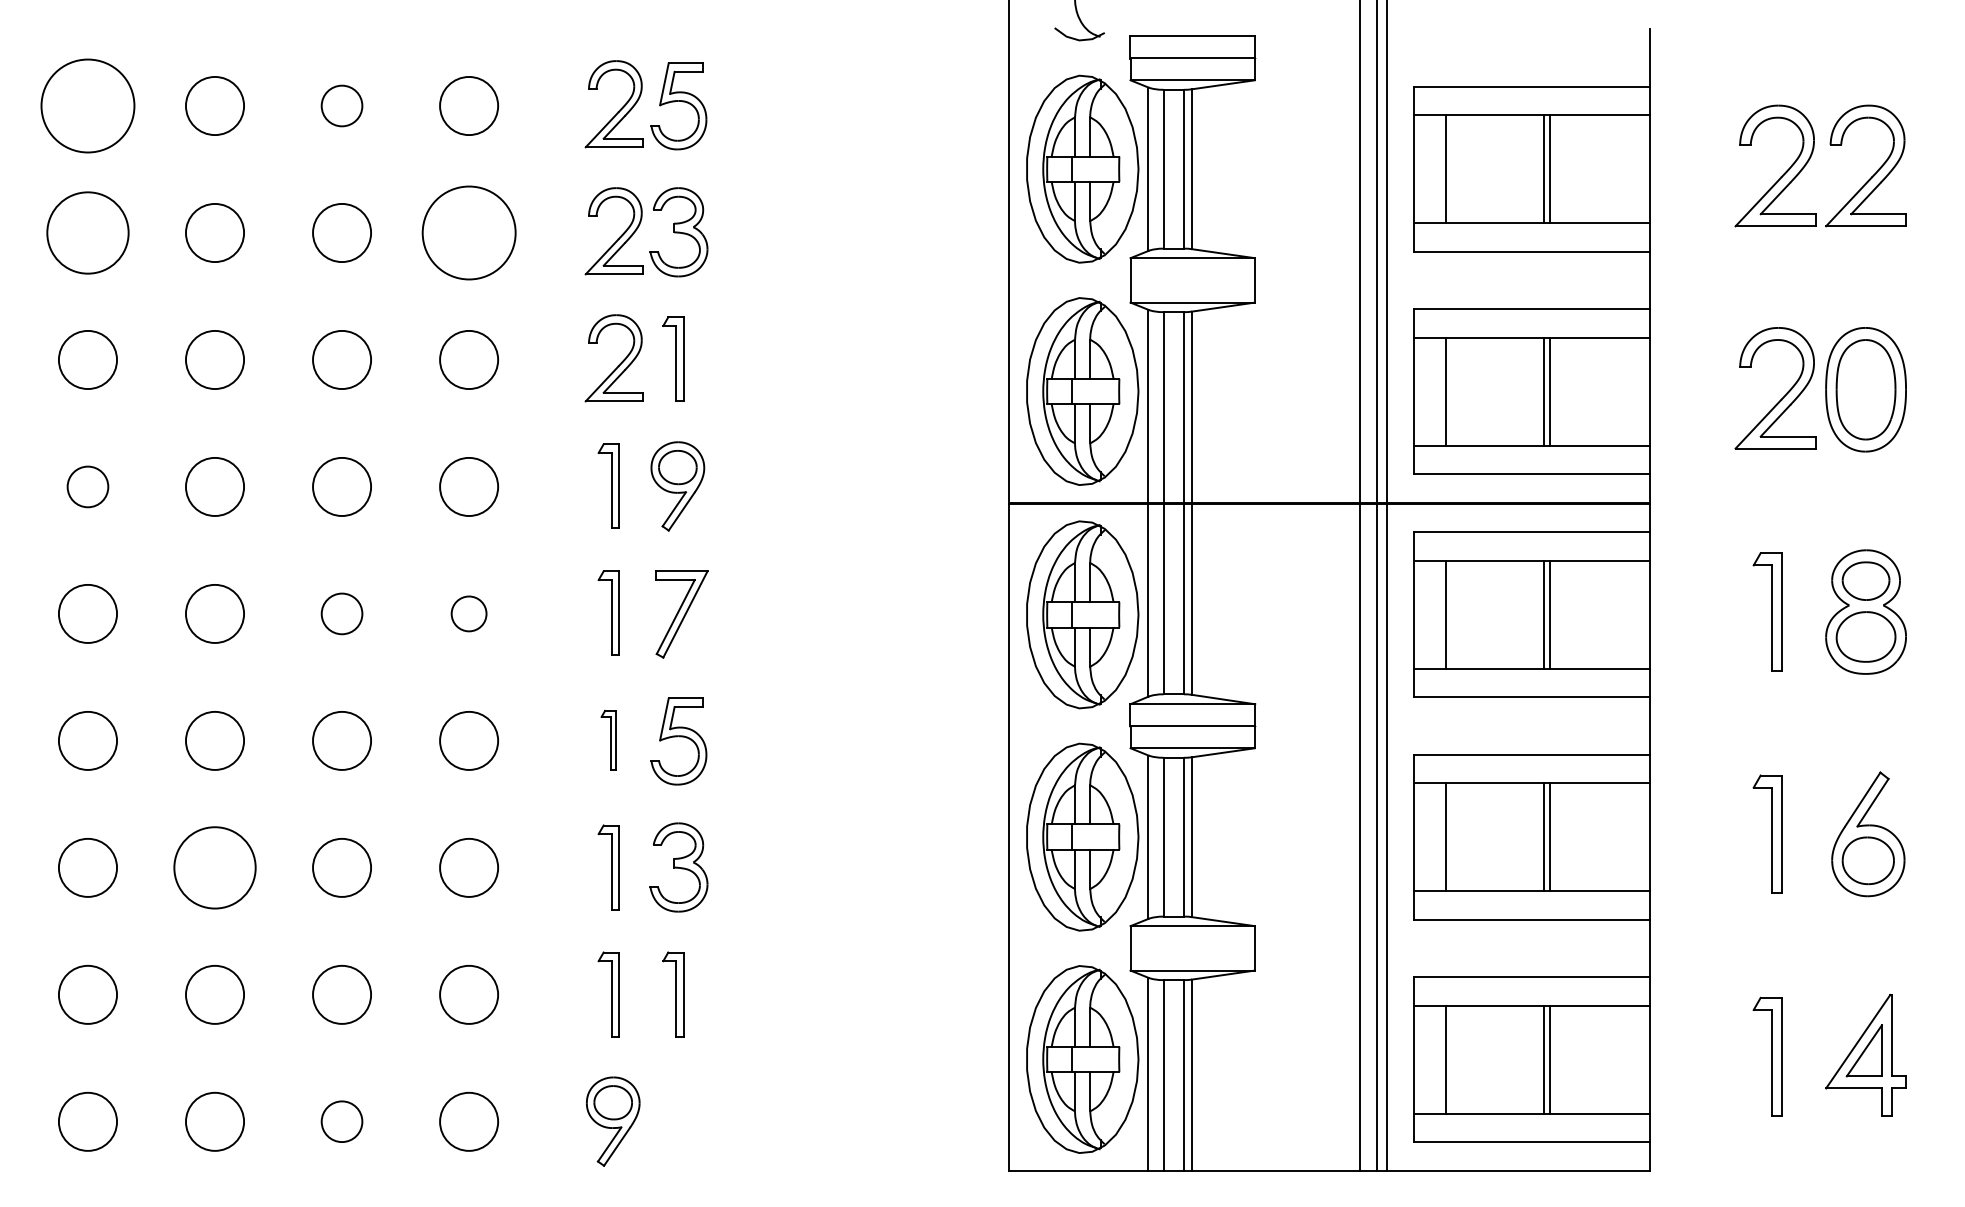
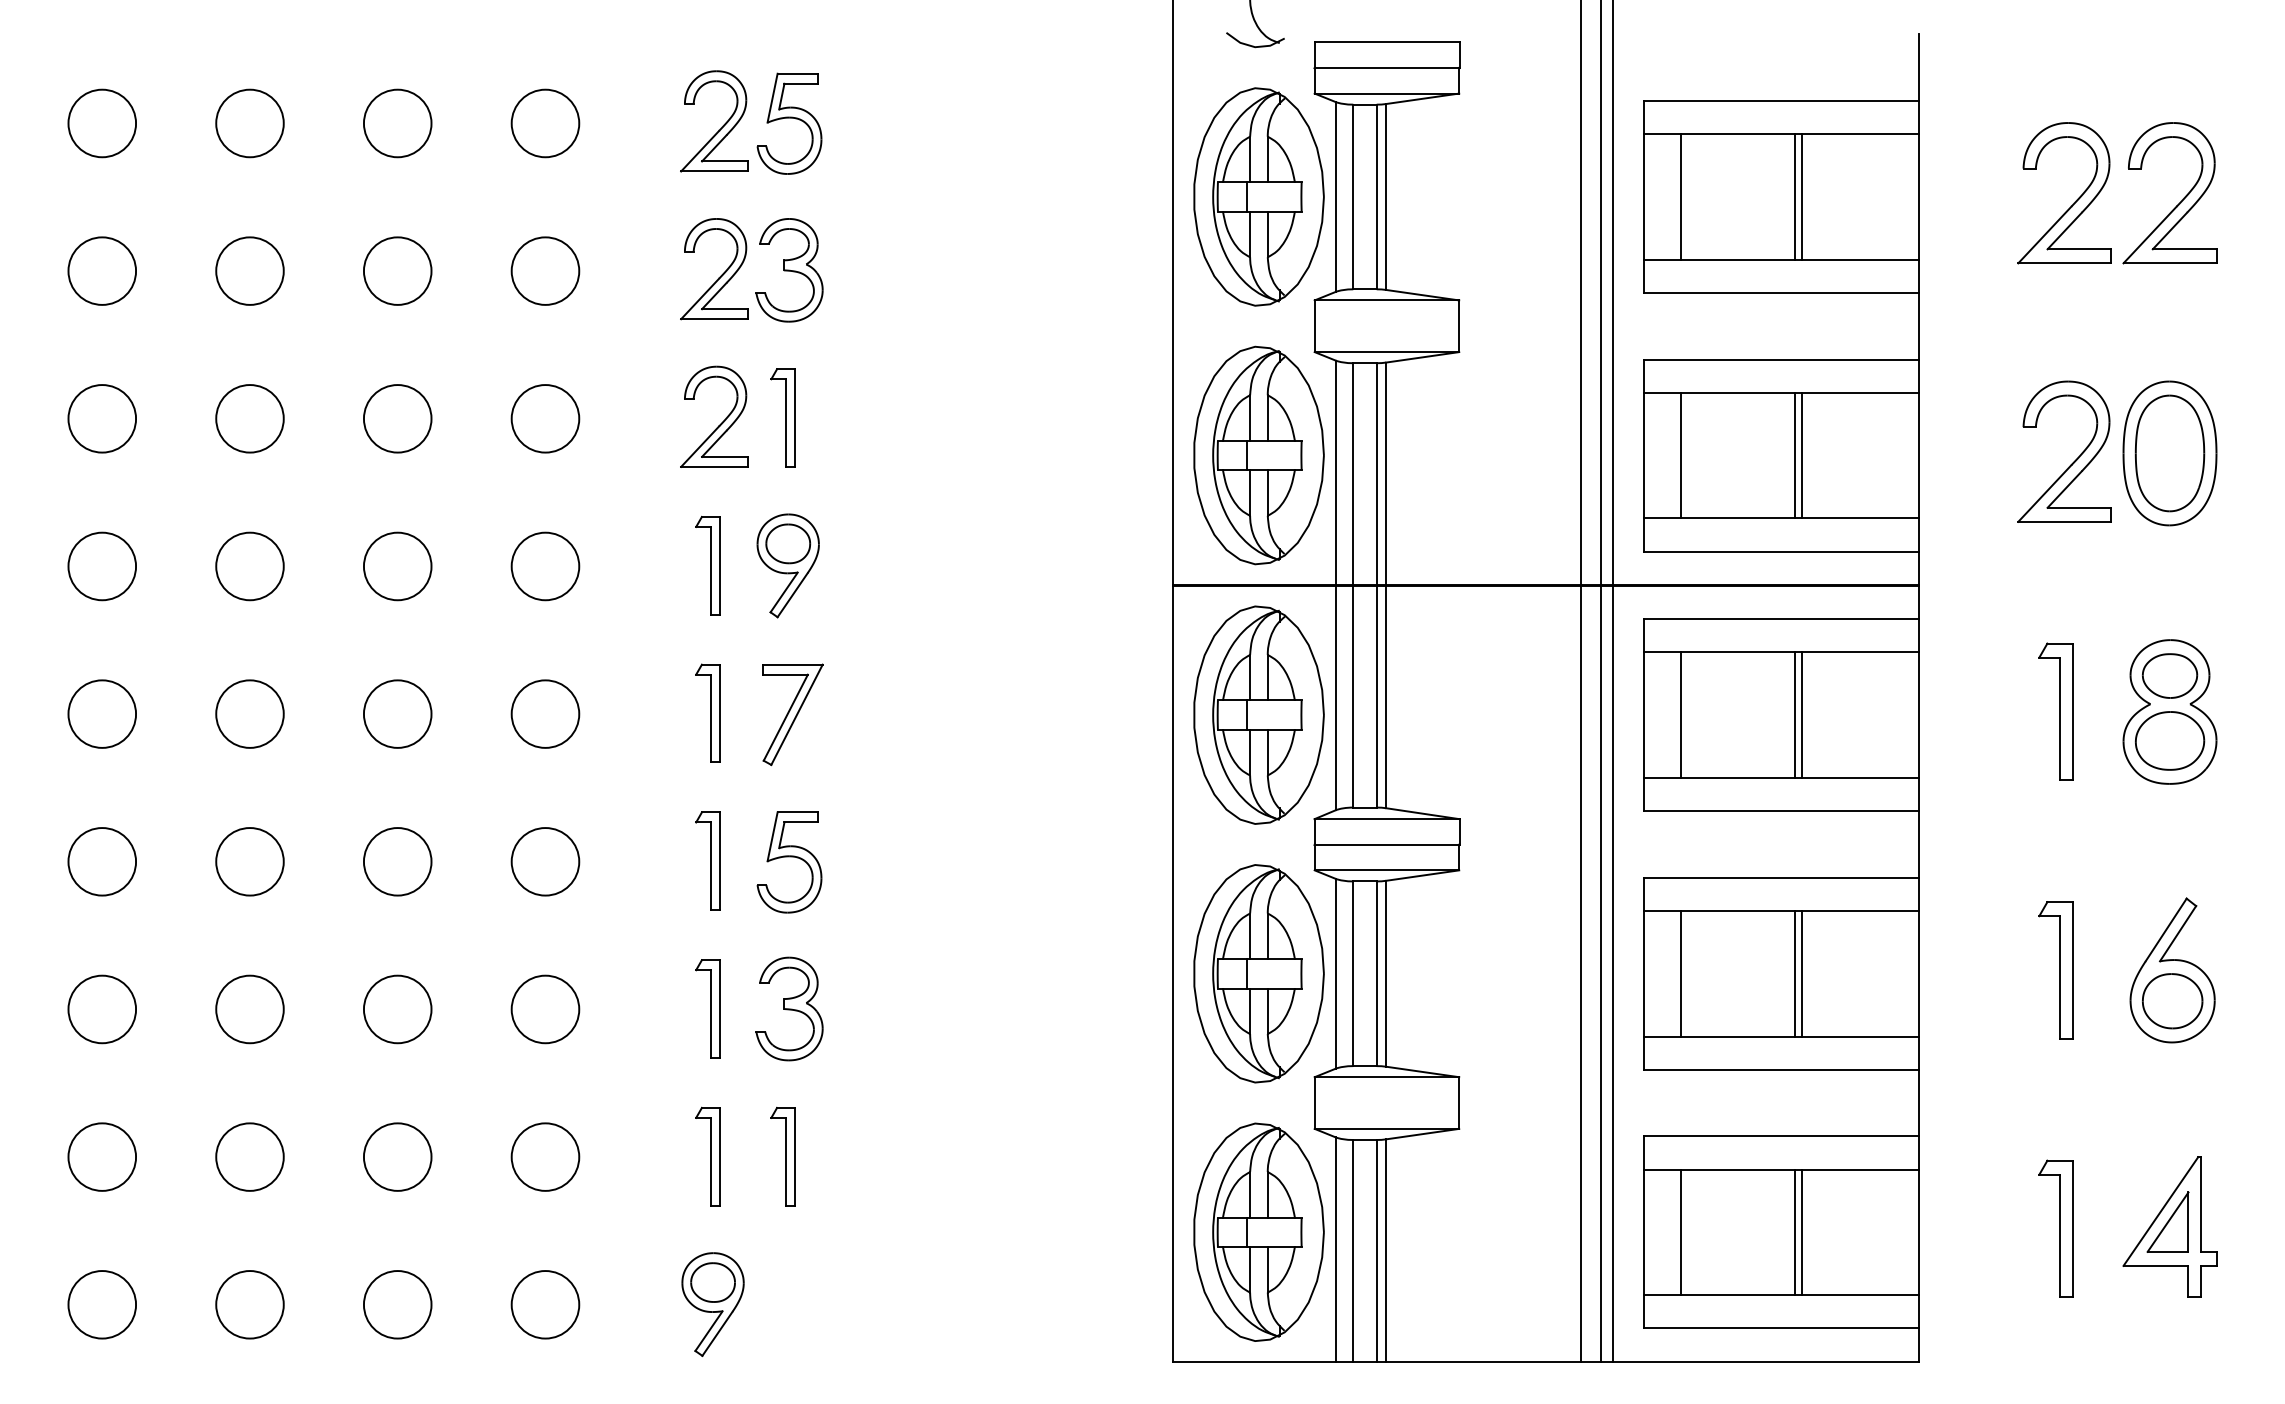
circle: (87, 105) -> (101, 122), size x0.62
circle: (341, 105) -> (397, 122), size x1.43
circle: (87, 232) -> (101, 270), size x0.71
circle: (468, 232) -> (544, 270), size x0.62
circle: (87, 486) -> (101, 565), size x1.43
circle: (342, 613) -> (398, 713), size x1.43
circle: (469, 613) -> (545, 713), size x1.67
part: (608, 739) -> (707, 860), size x1.43
circle: (214, 867) -> (249, 1009), size x0.71
circle: (341, 1121) -> (397, 1304), size x1.43

